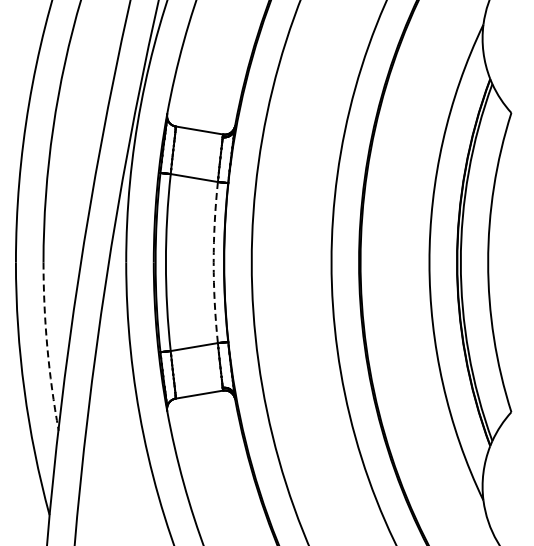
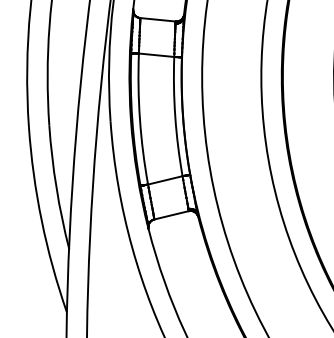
arc: (213, 262) -> (175, 116), dashed -> solid
arc: (47, 347) -> (56, 188), dashed -> solid

